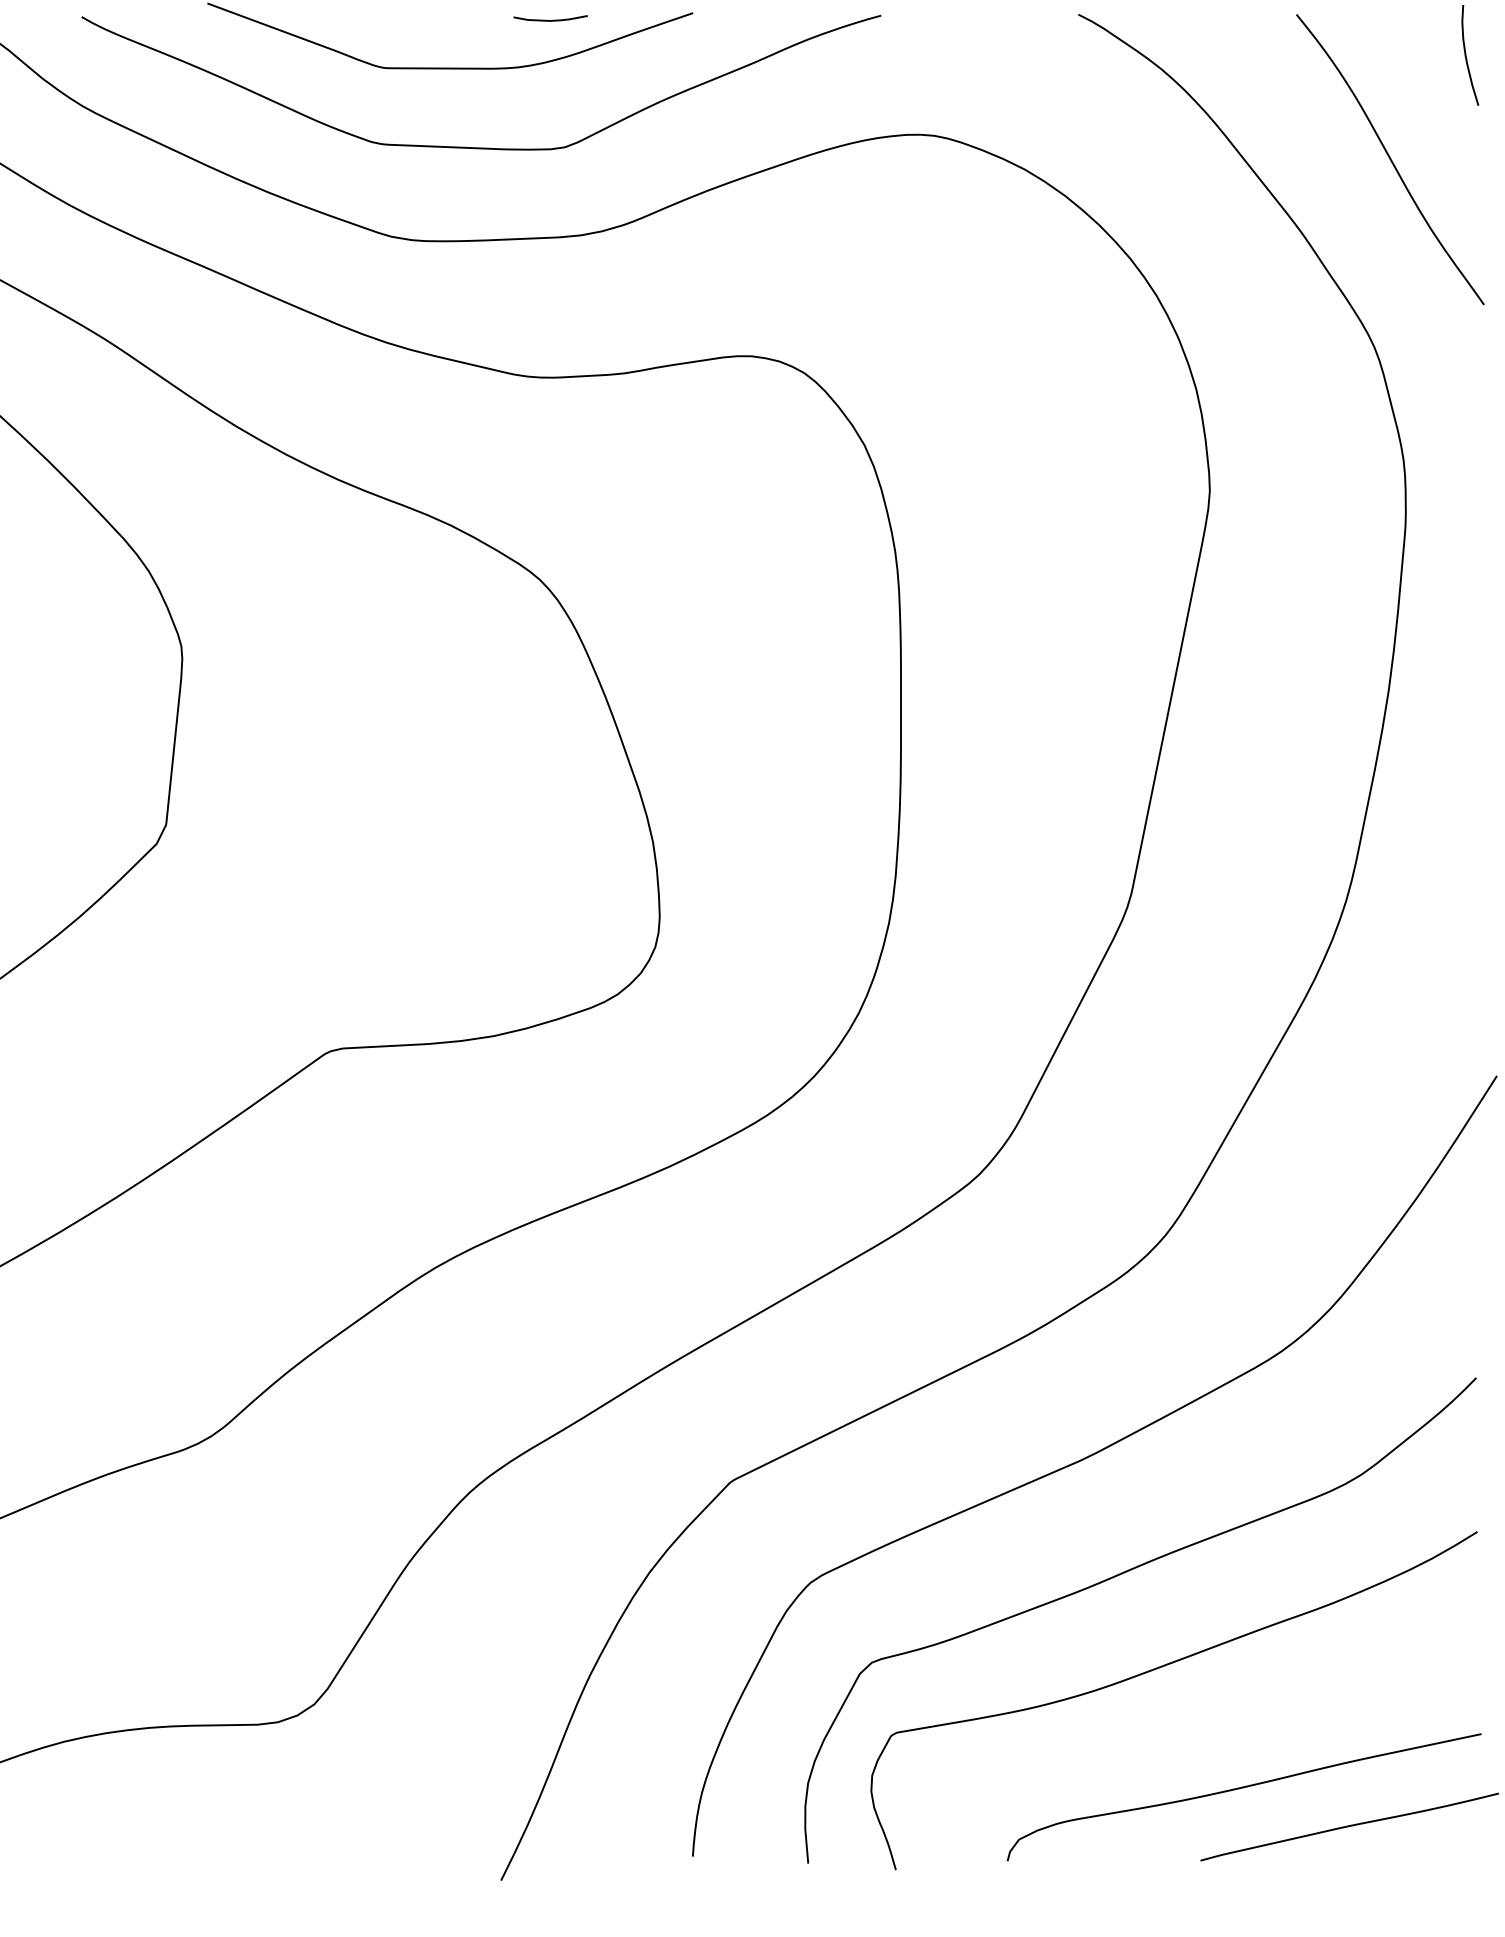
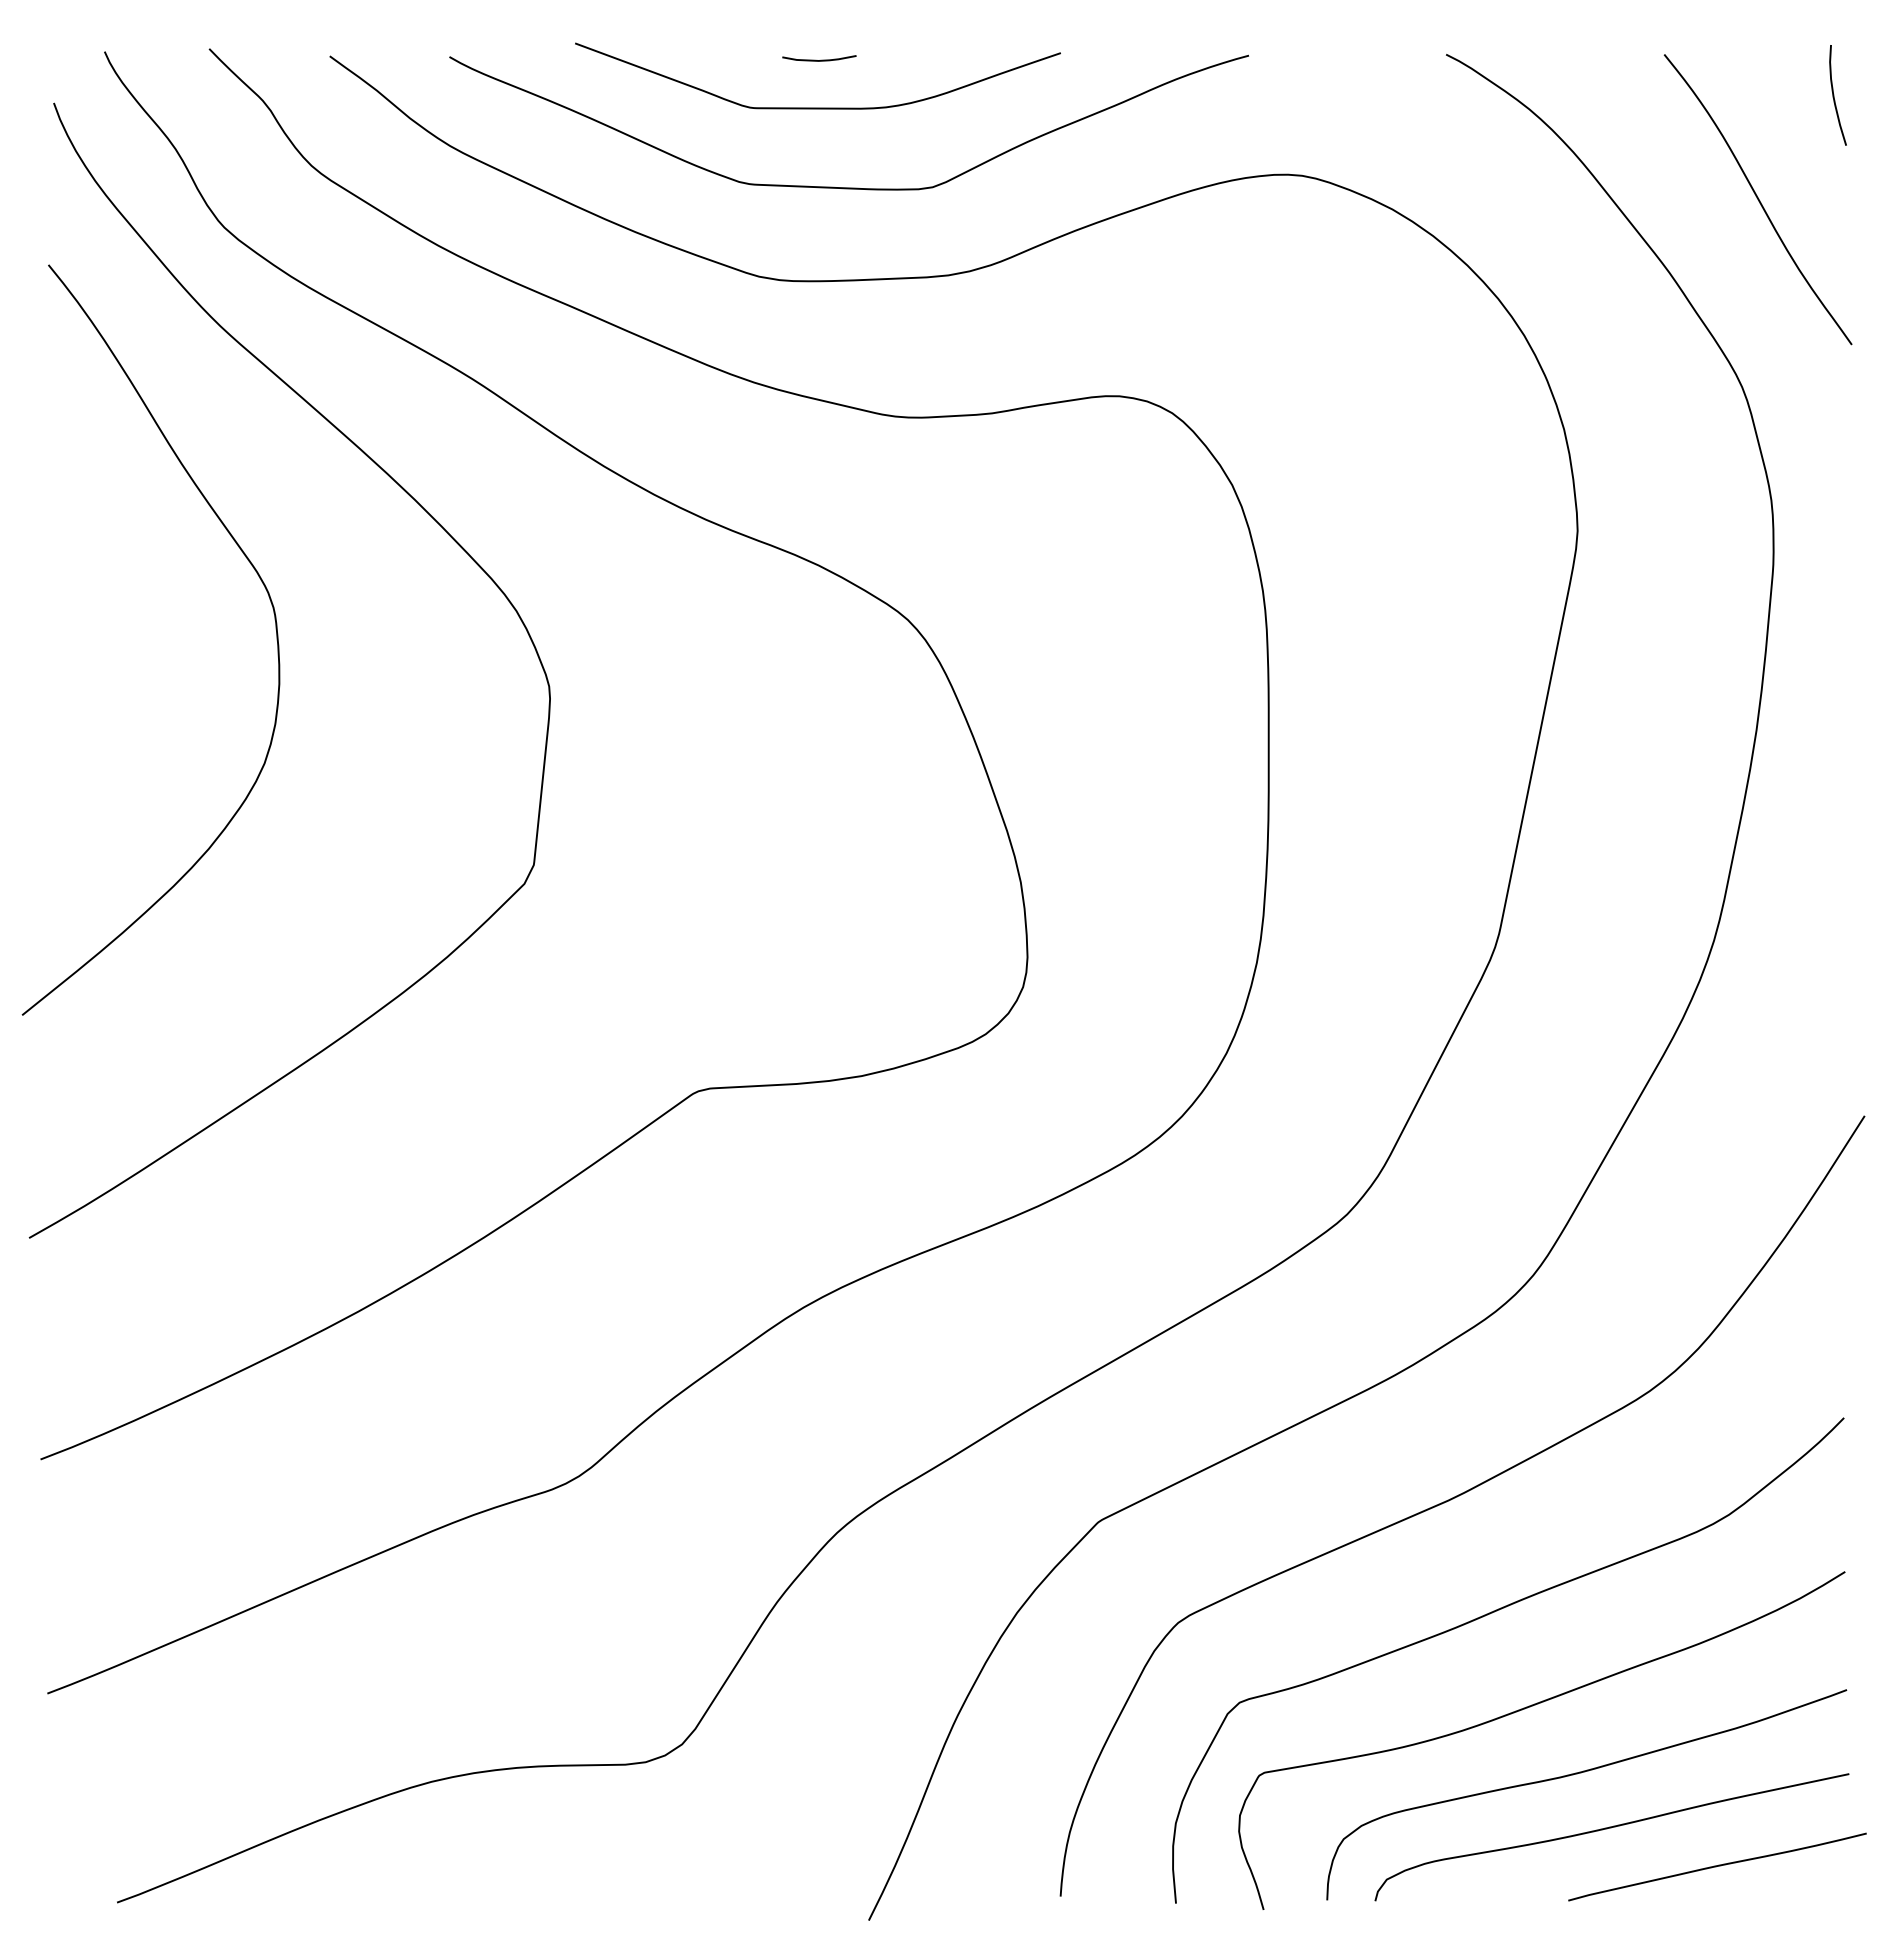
curve: (551, 19) -> (820, 59), moved
curve: (1213, 1733) -> (1581, 1773), added

